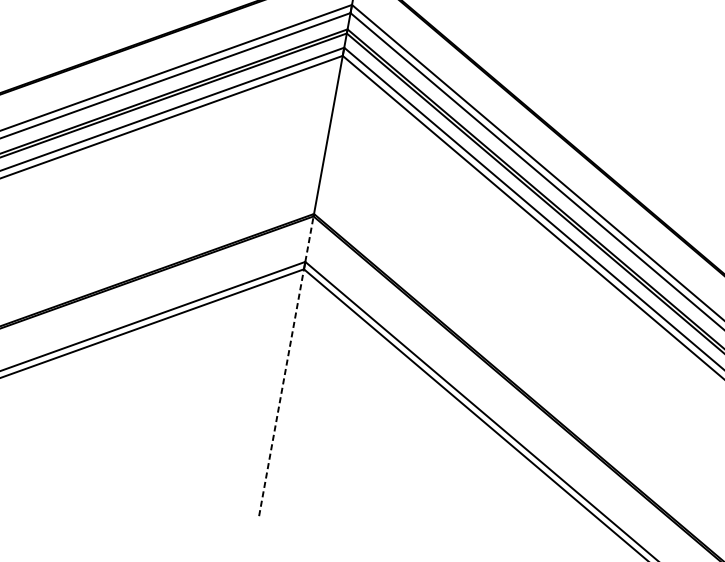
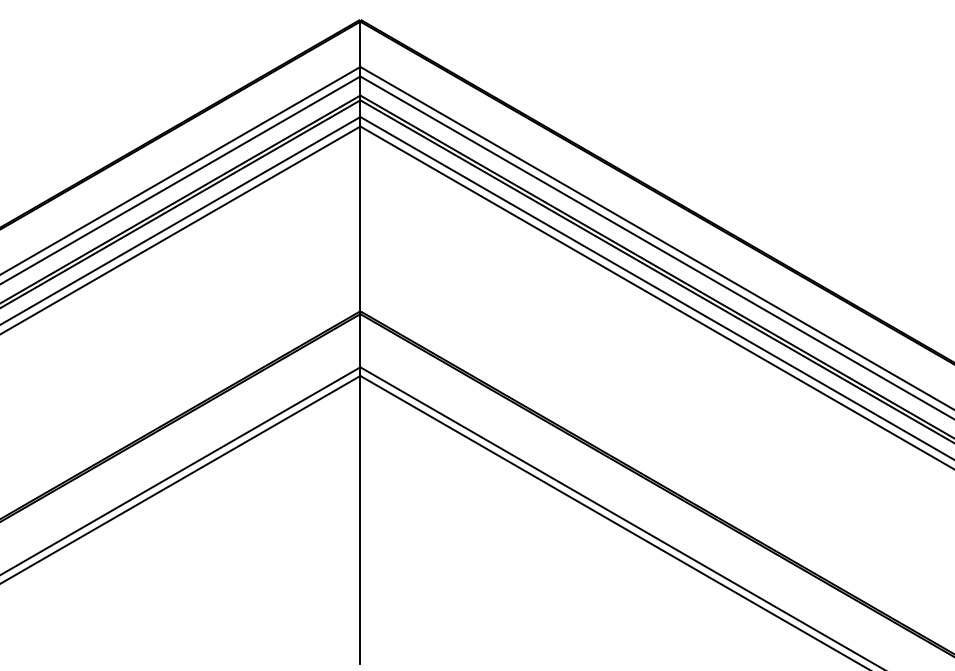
line: (309, 238) -> (360, 340), dashed -> solid
line: (281, 392) -> (360, 519), dashed -> solid

